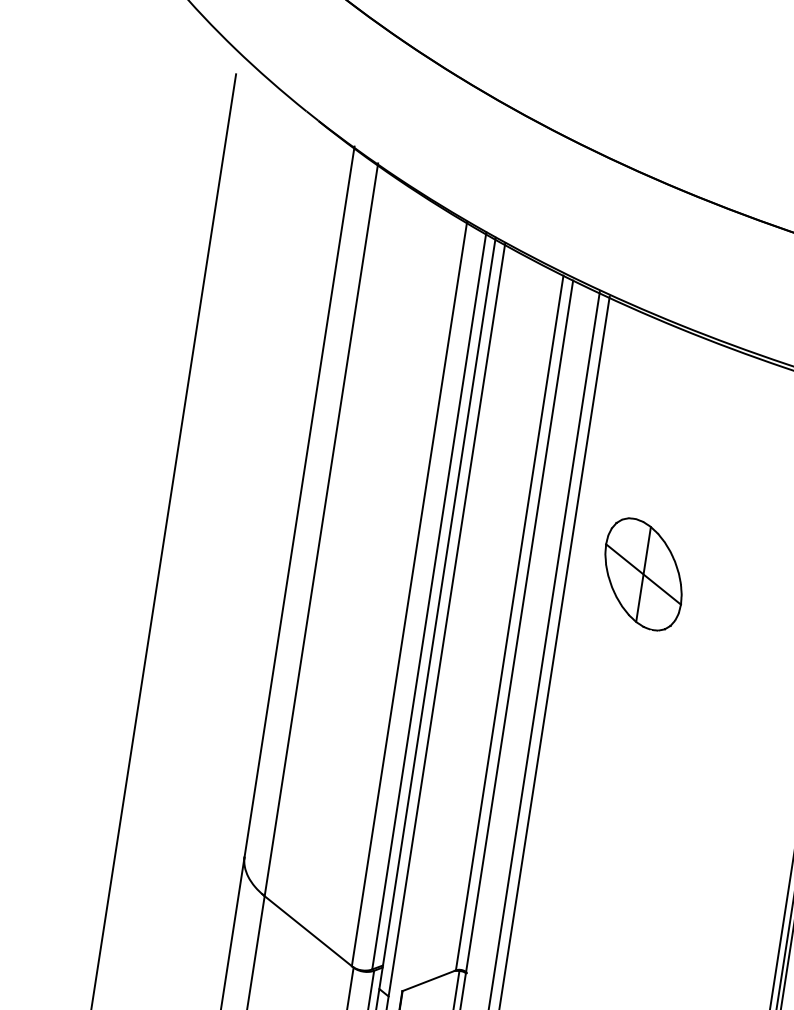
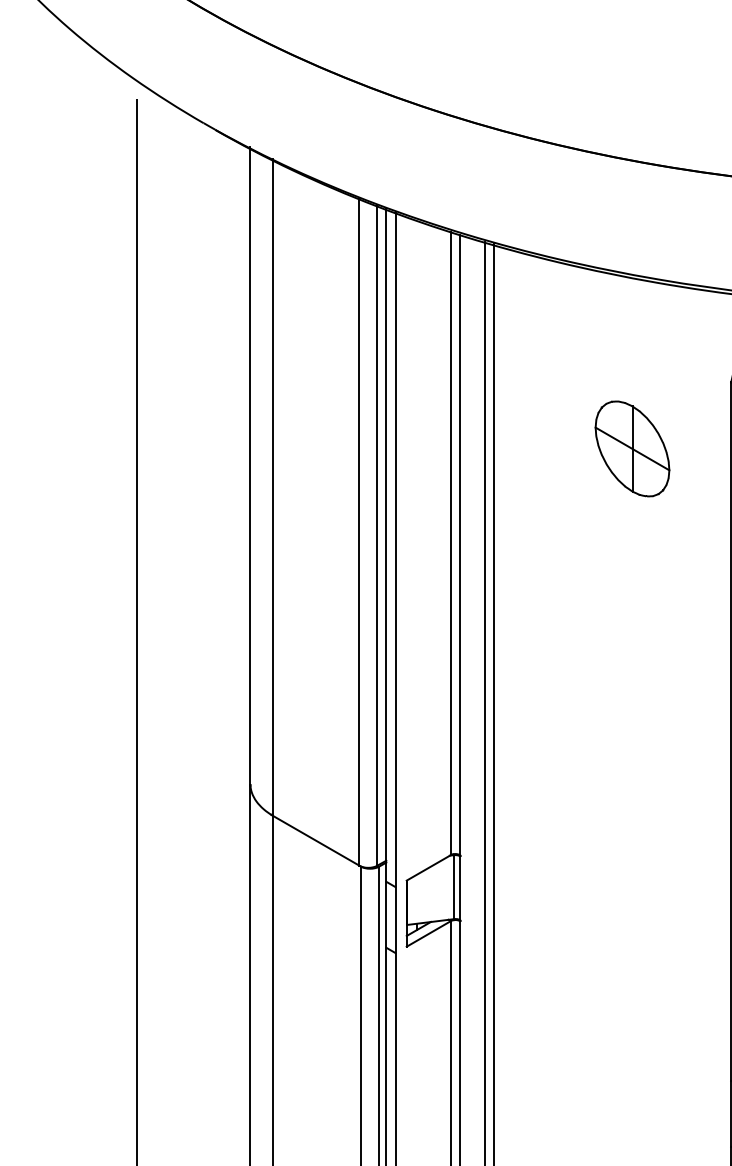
part: (643, 573) -> (632, 448), moved

